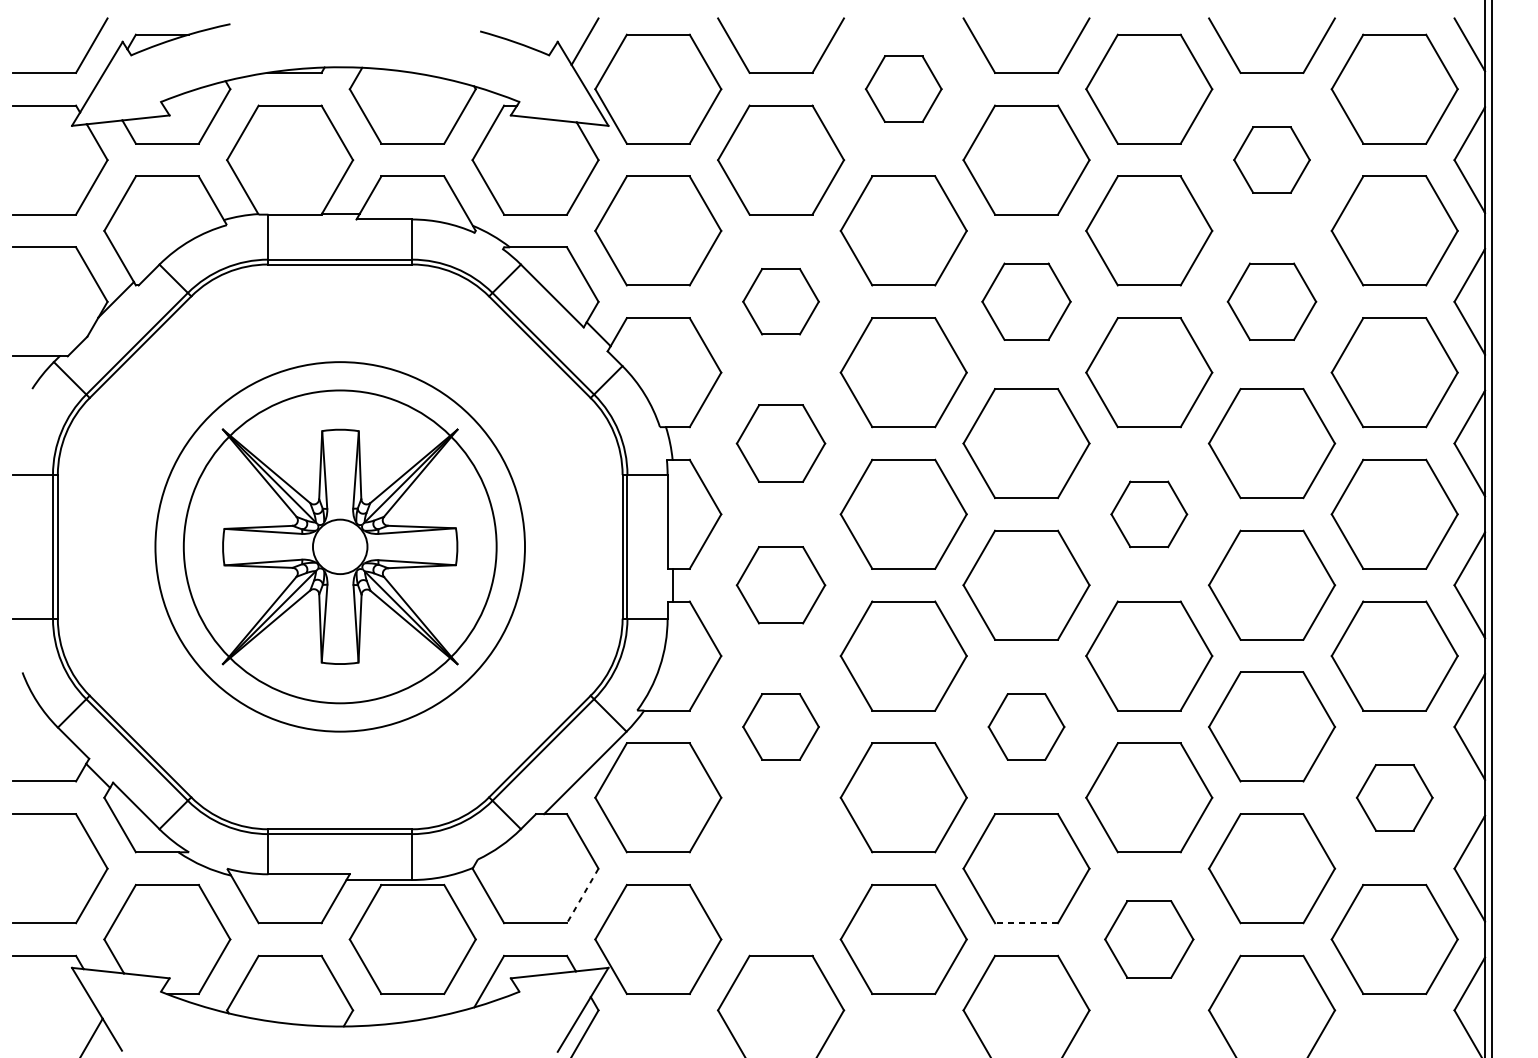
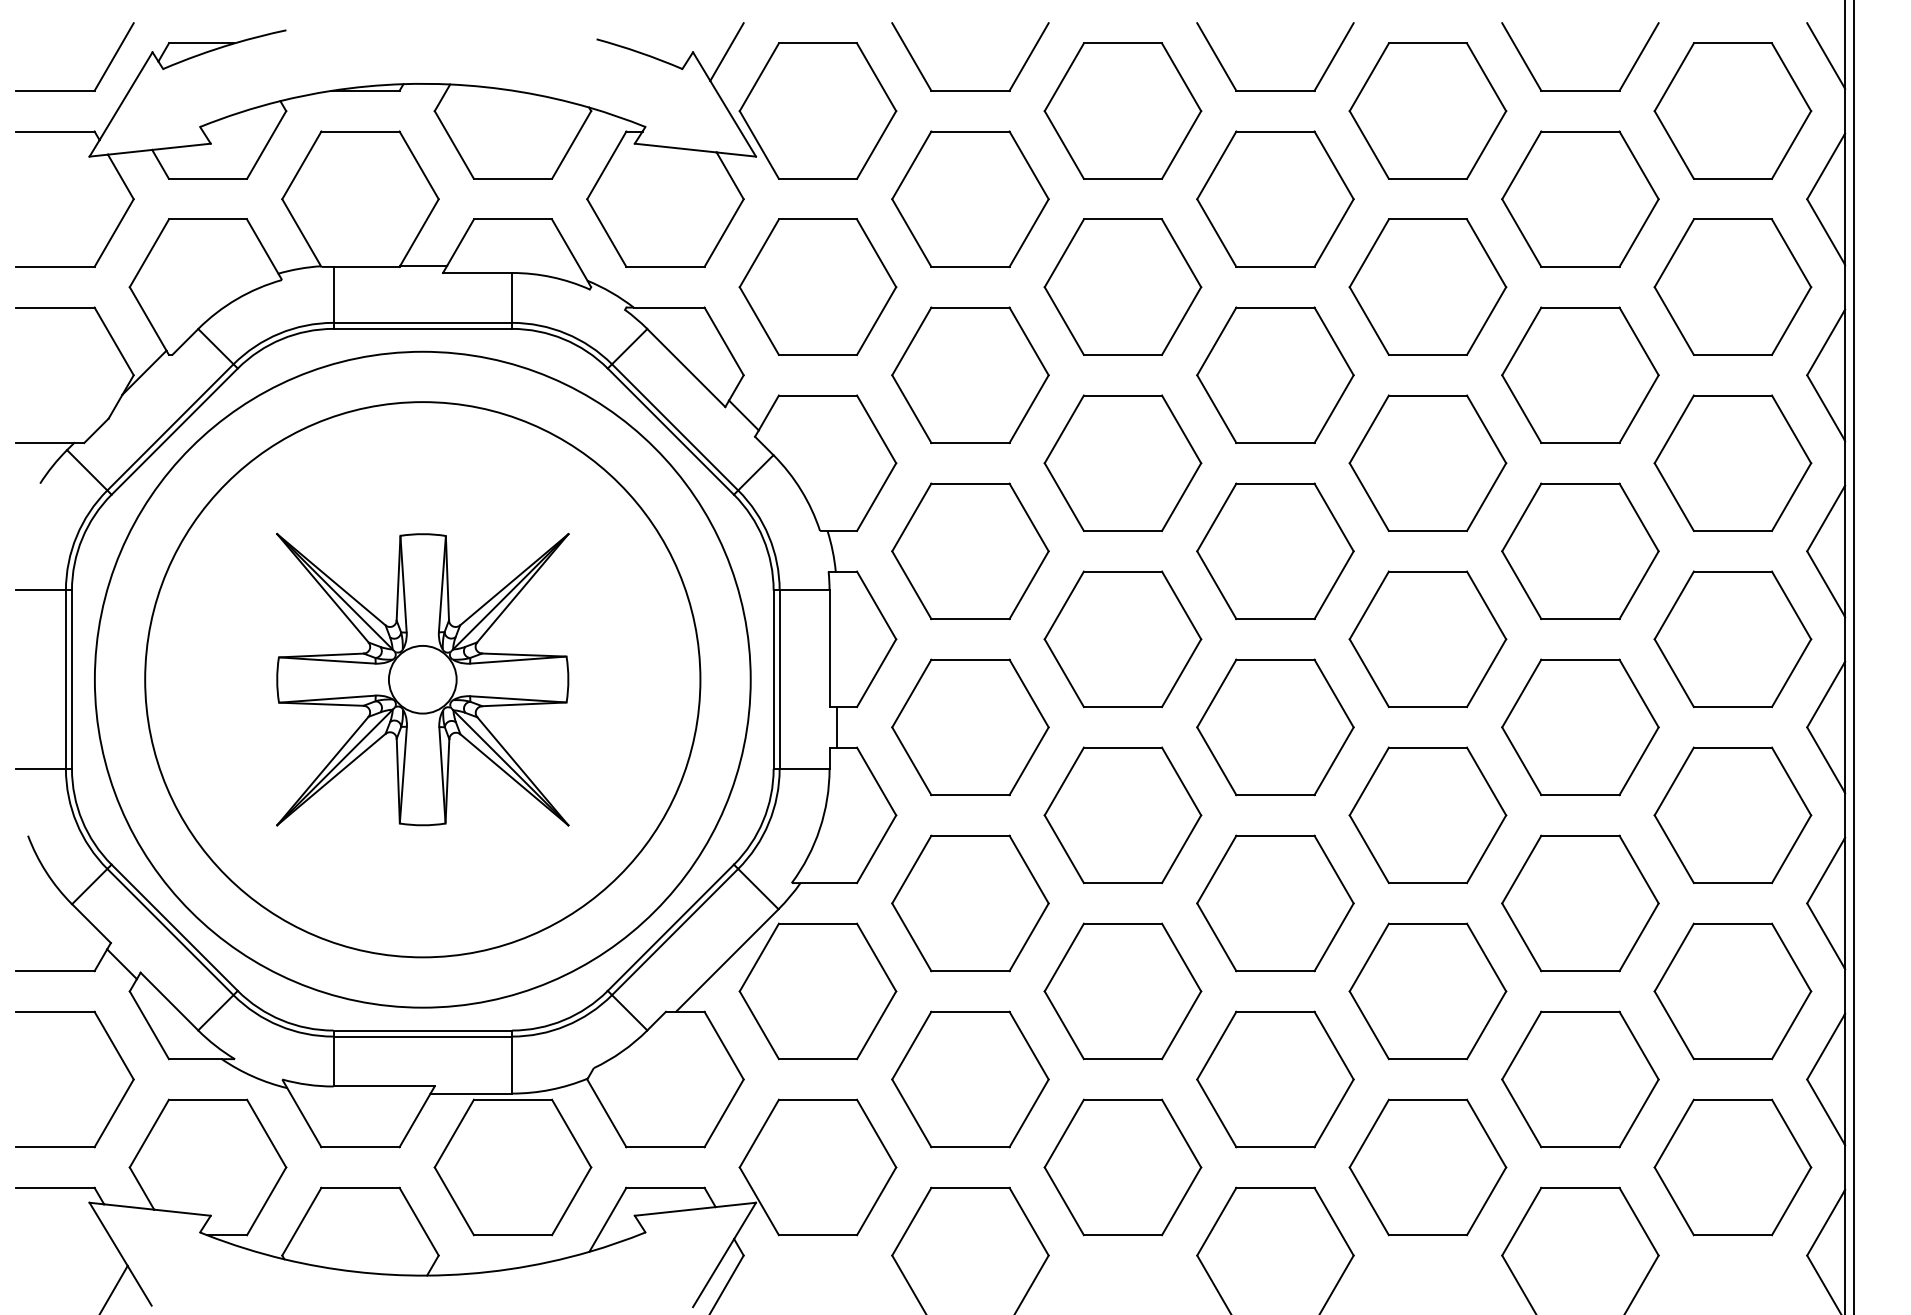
part: (903, 88) -> (1122, 110), size x1.67
part: (1272, 159) -> (1580, 198), size x1.67
part: (781, 301) -> (970, 374), size x1.67
part: (1026, 301) -> (1275, 374), size x1.43
part: (1272, 301) -> (1580, 374), size x1.43
part: (781, 443) -> (970, 551), size x1.43
part: (1148, 514) -> (1427, 639), size x1.67
circle: (339, 546) -> (422, 679), size x1.43
circle: (339, 546) -> (422, 679), size x1.43
part: (781, 585) -> (970, 727), size x1.43
part: (781, 727) -> (970, 903), size x1.67
part: (1026, 727) -> (1275, 903), size x1.67
part: (1394, 797) -> (1732, 991), size x1.67
part: (781, 868) -> (970, 1079), added
line: (582, 896) -> (723, 1113), dashed -> solid
line: (1025, 923) -> (1274, 1147), dashed -> solid
part: (1148, 939) -> (1427, 1167), size x1.43

